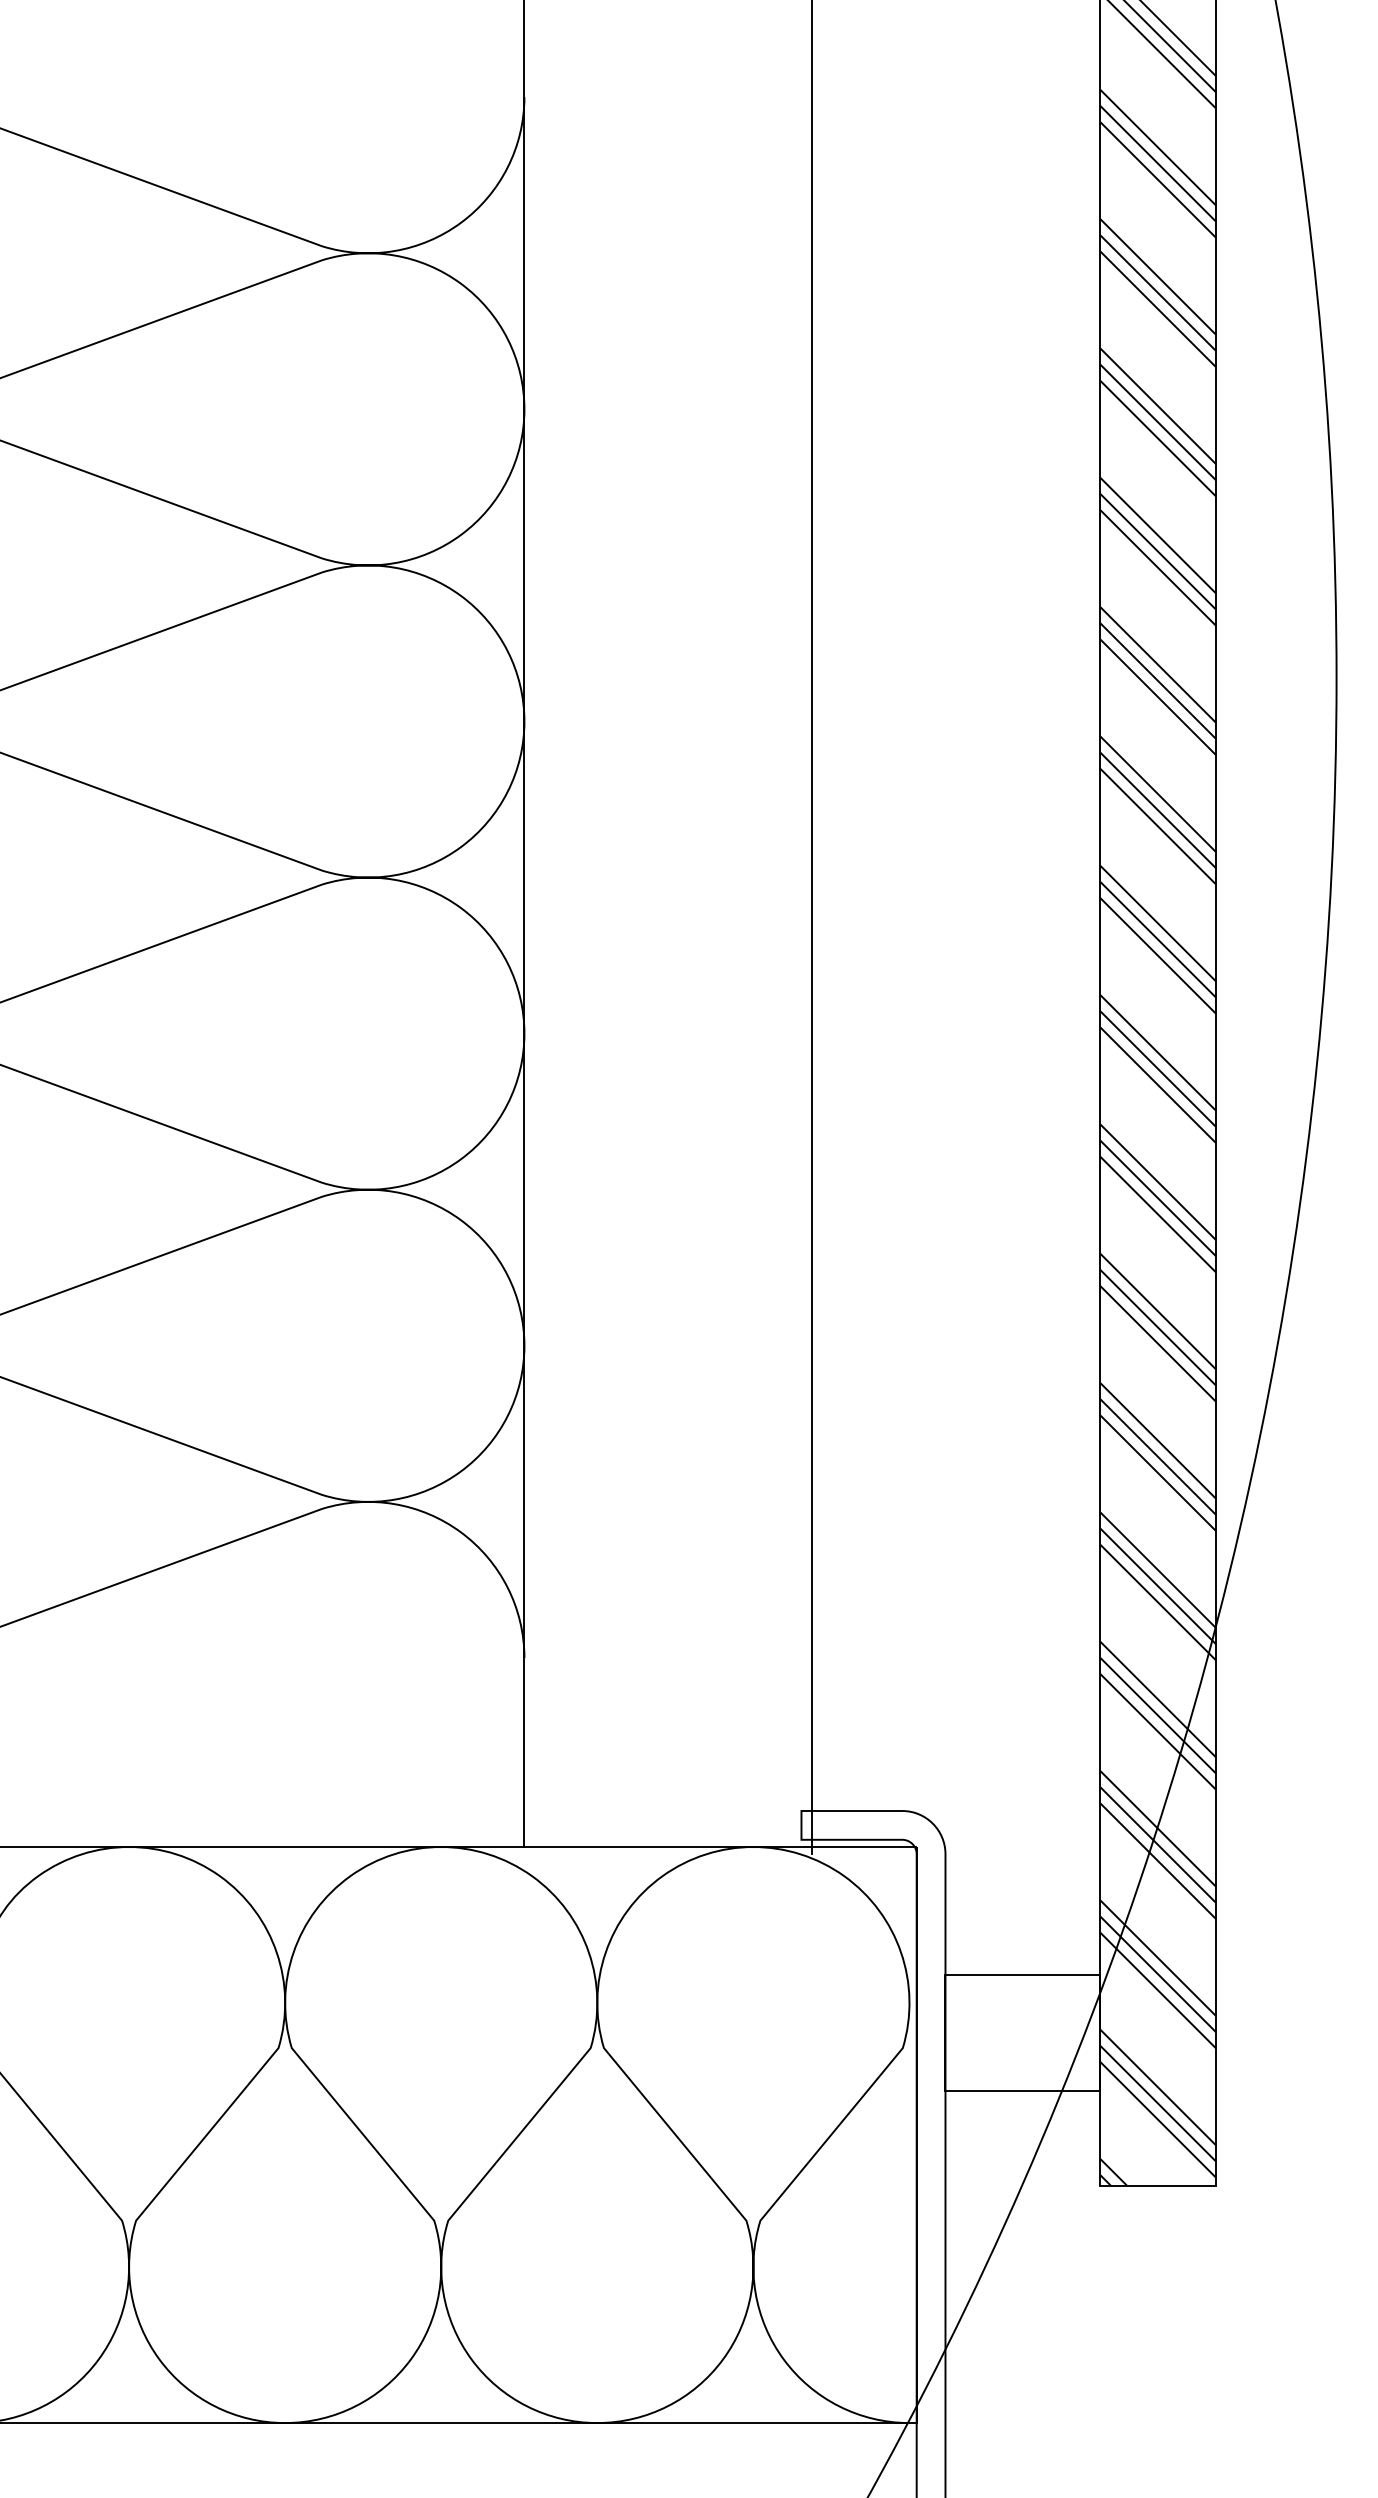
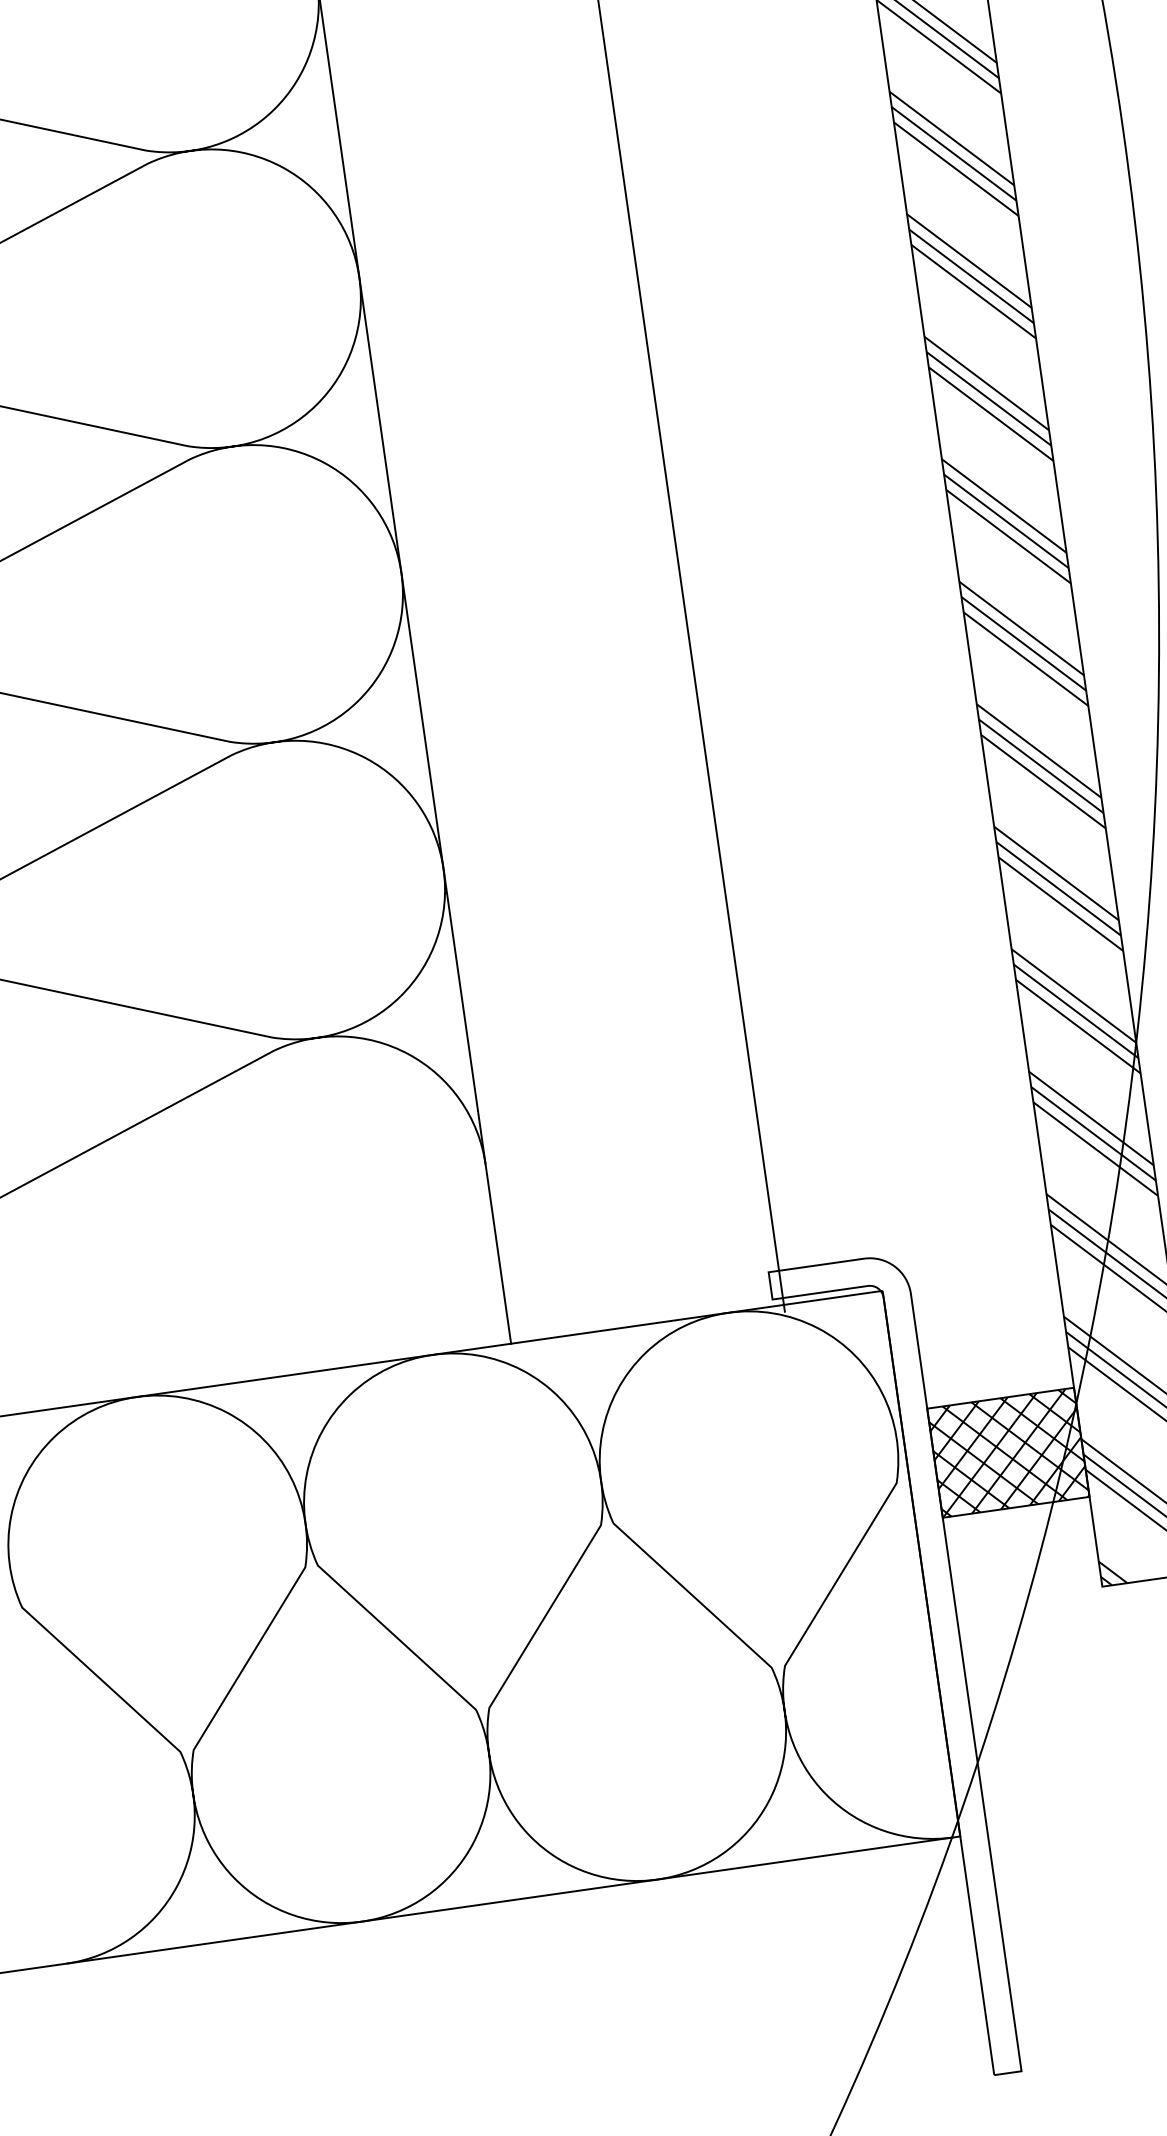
hatch: (1022, 2032) -> (1007, 1452), added

